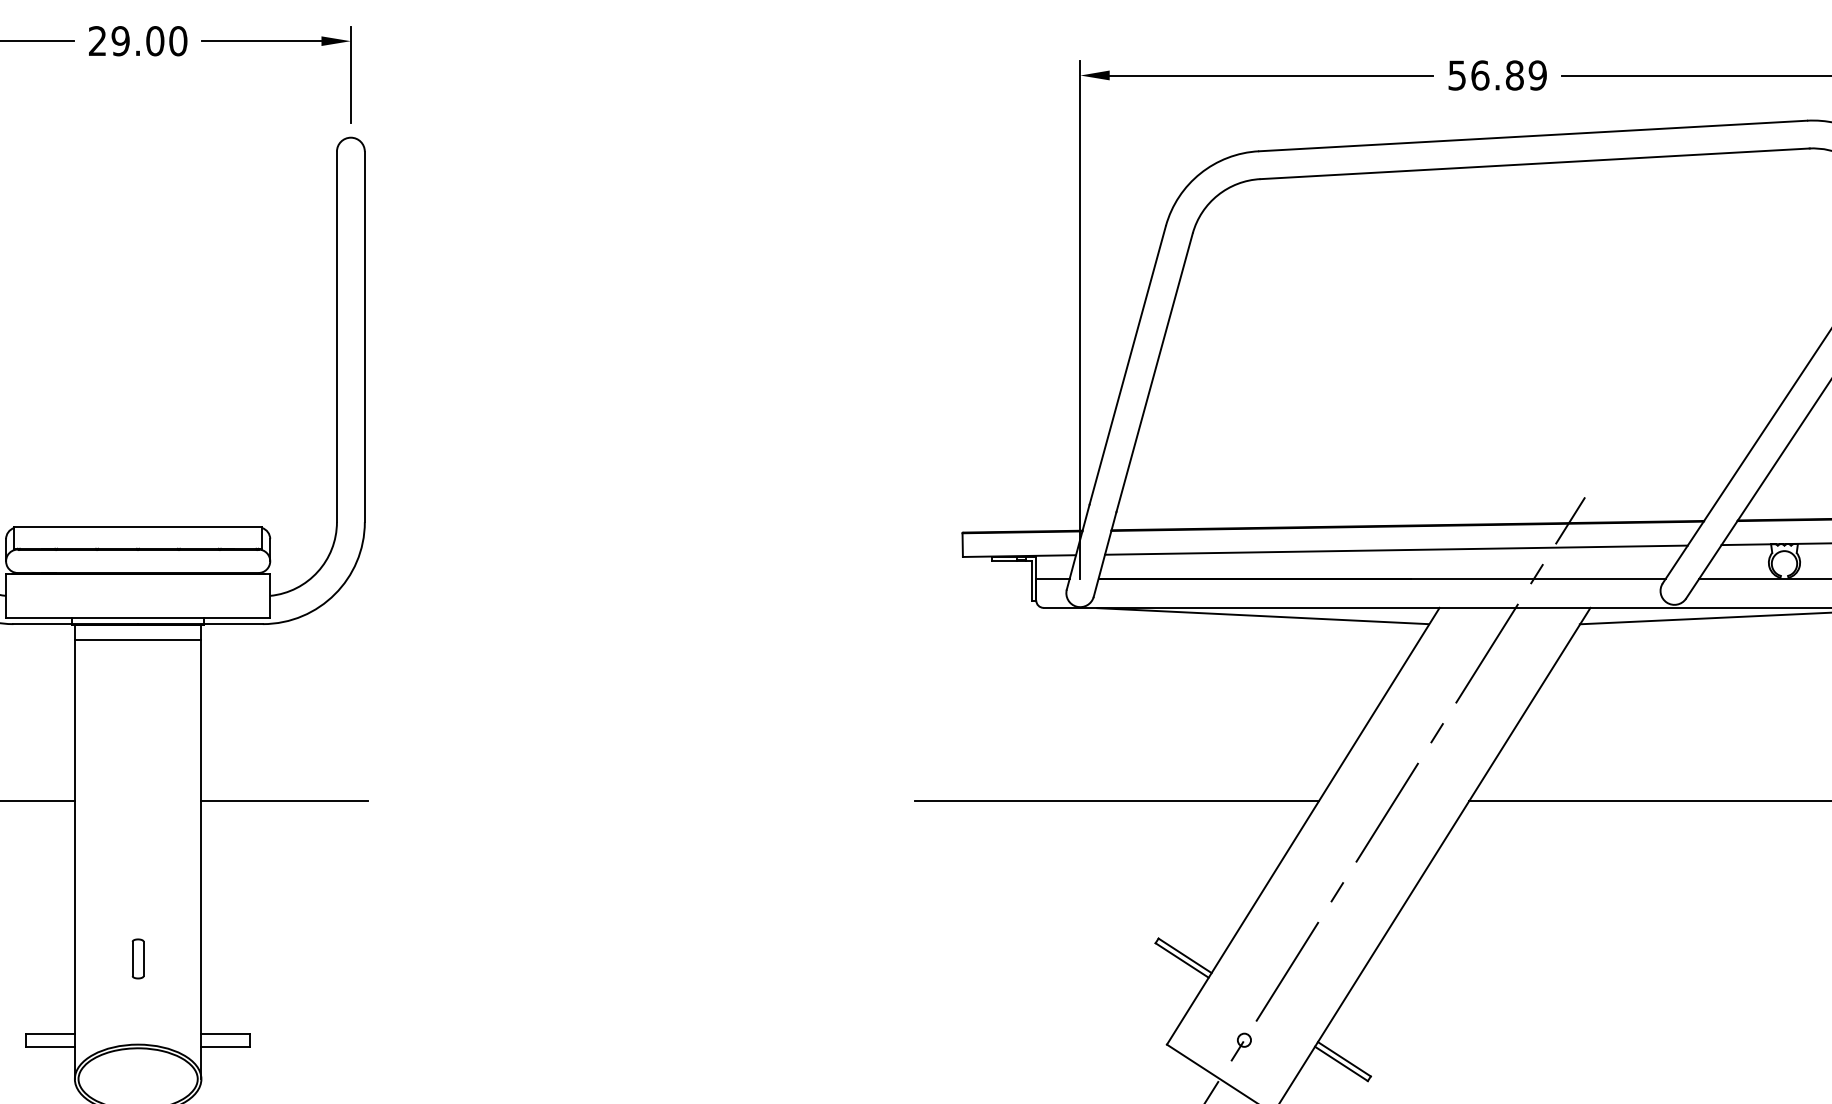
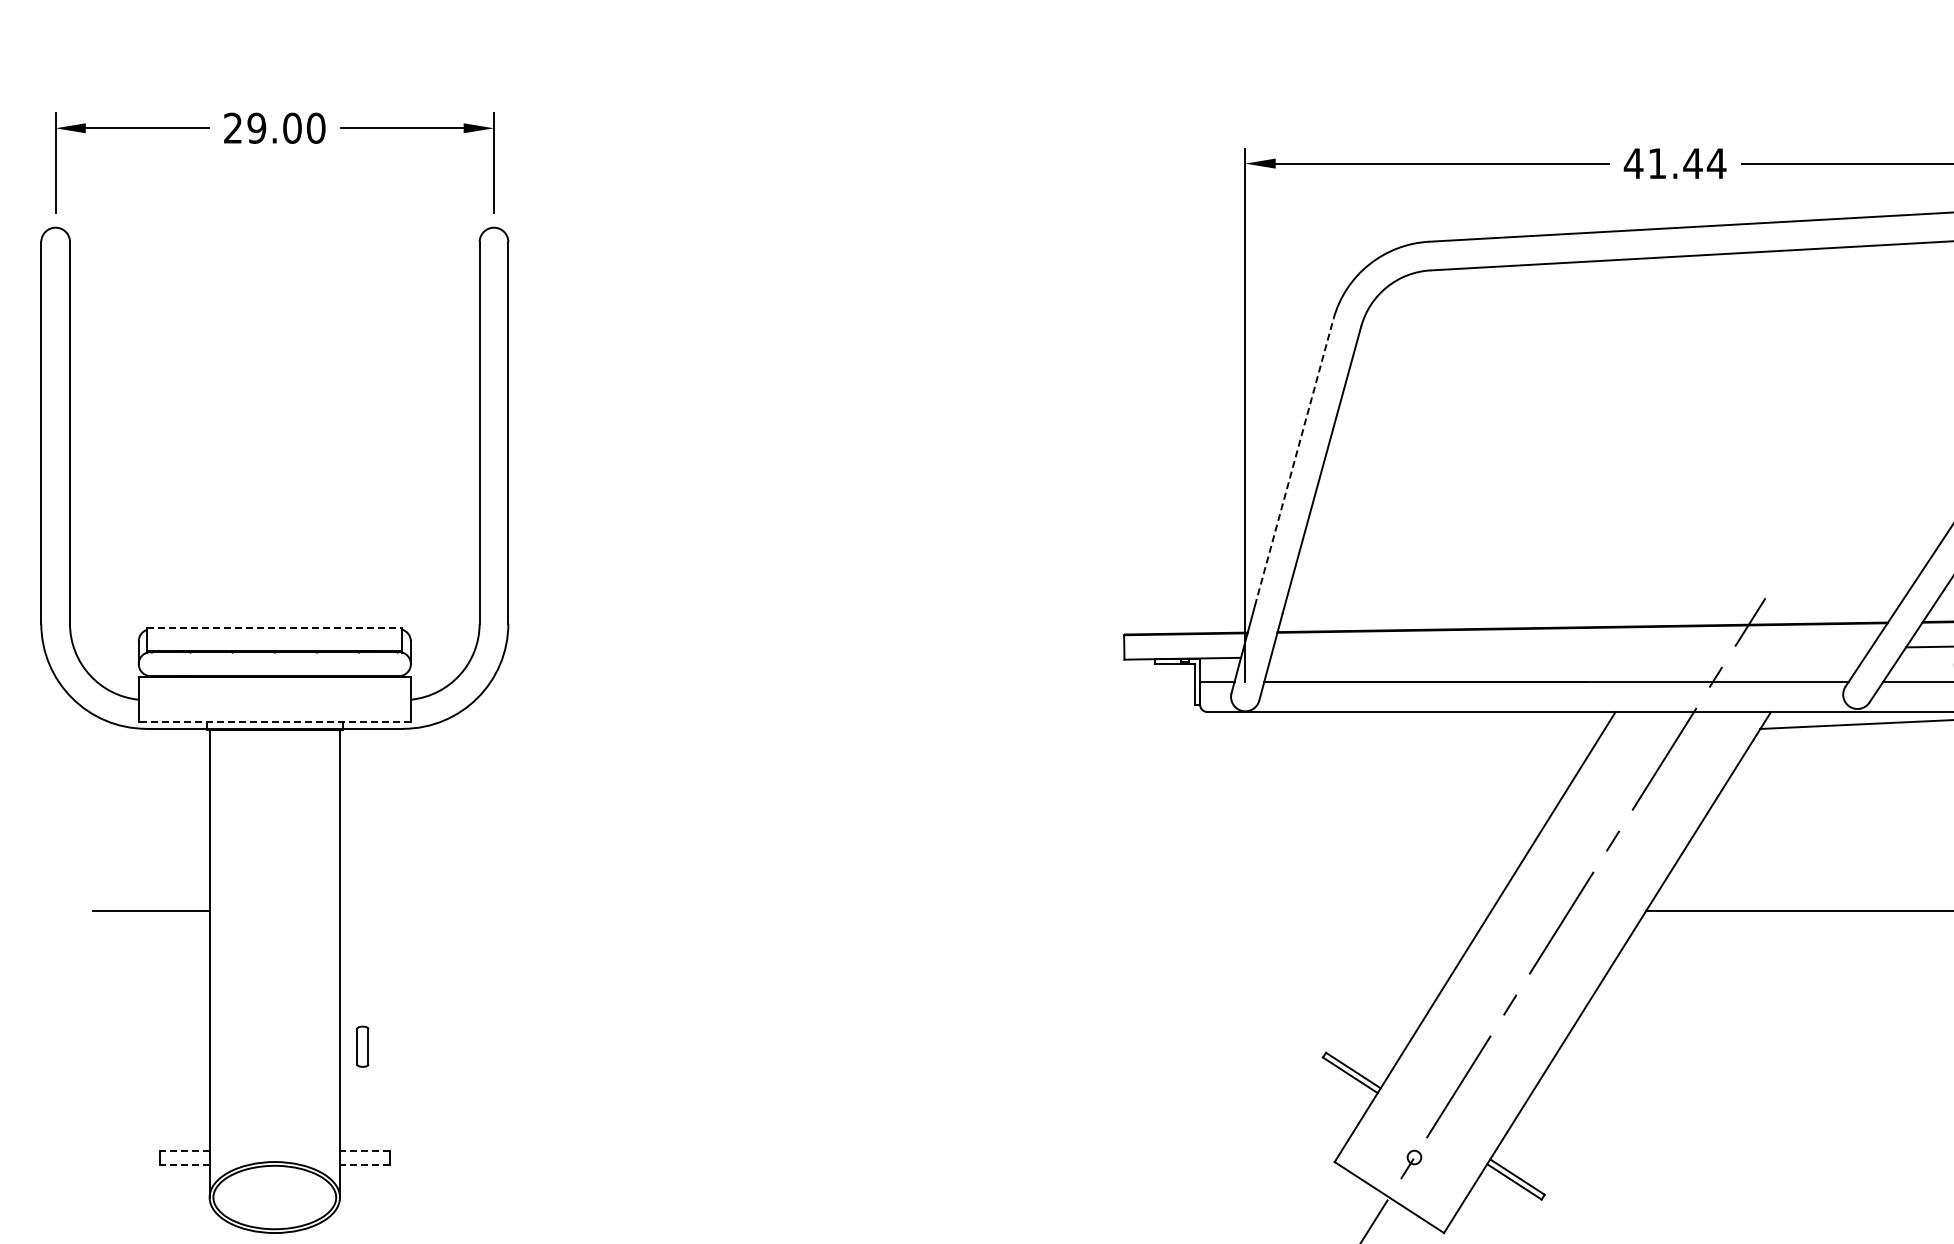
text: (1496, 75) -> (1674, 163), 56.89 -> 41.44
line: (1127, 365) -> (1294, 462), solid -> dashed
line: (137, 526) -> (274, 628), solid -> dashed
line: (1395, 550) -> (1570, 652), removed
line: (1262, 616) -> (1433, 720), removed
line: (137, 617) -> (274, 722), solid -> dashed
line: (137, 639) -> (274, 744), removed
line: (284, 800) -> (425, 910), removed
line: (1117, 800) -> (1283, 910), removed
part: (137, 958) -> (362, 1046), moved
line: (50, 1034) -> (184, 1151), solid -> dashed
line: (225, 1034) -> (364, 1151), solid -> dashed
line: (50, 1047) -> (184, 1164), solid -> dashed
line: (225, 1047) -> (364, 1164), solid -> dashed

